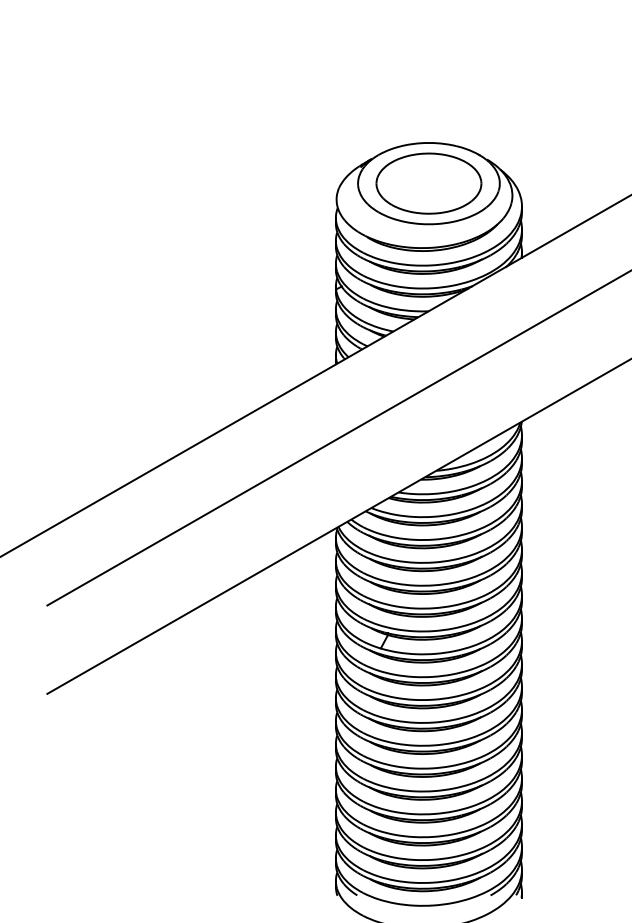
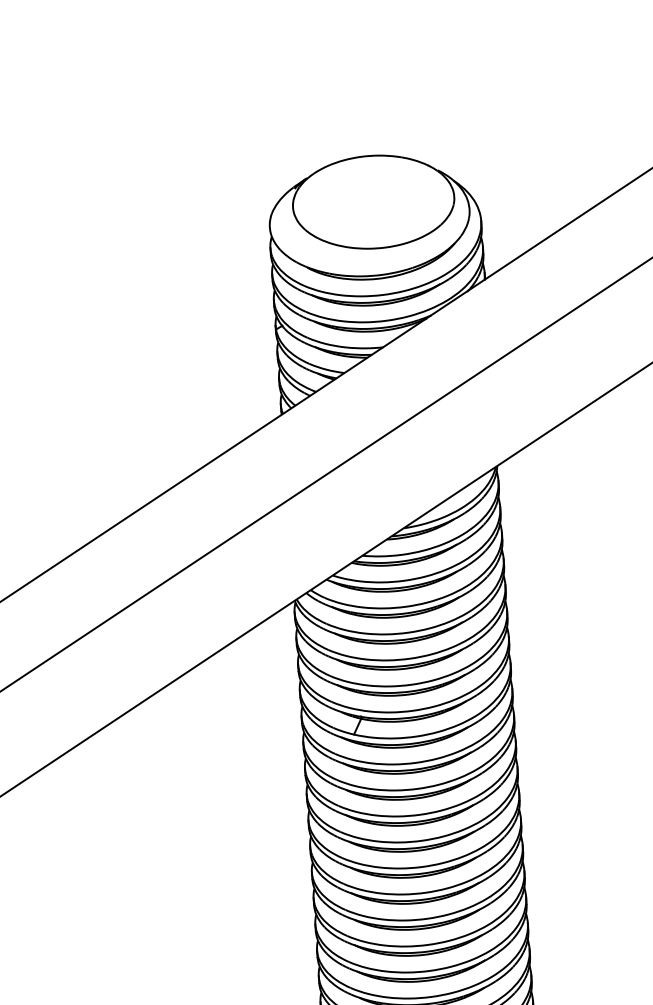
part: (428, 183) -> (373, 202), removed

